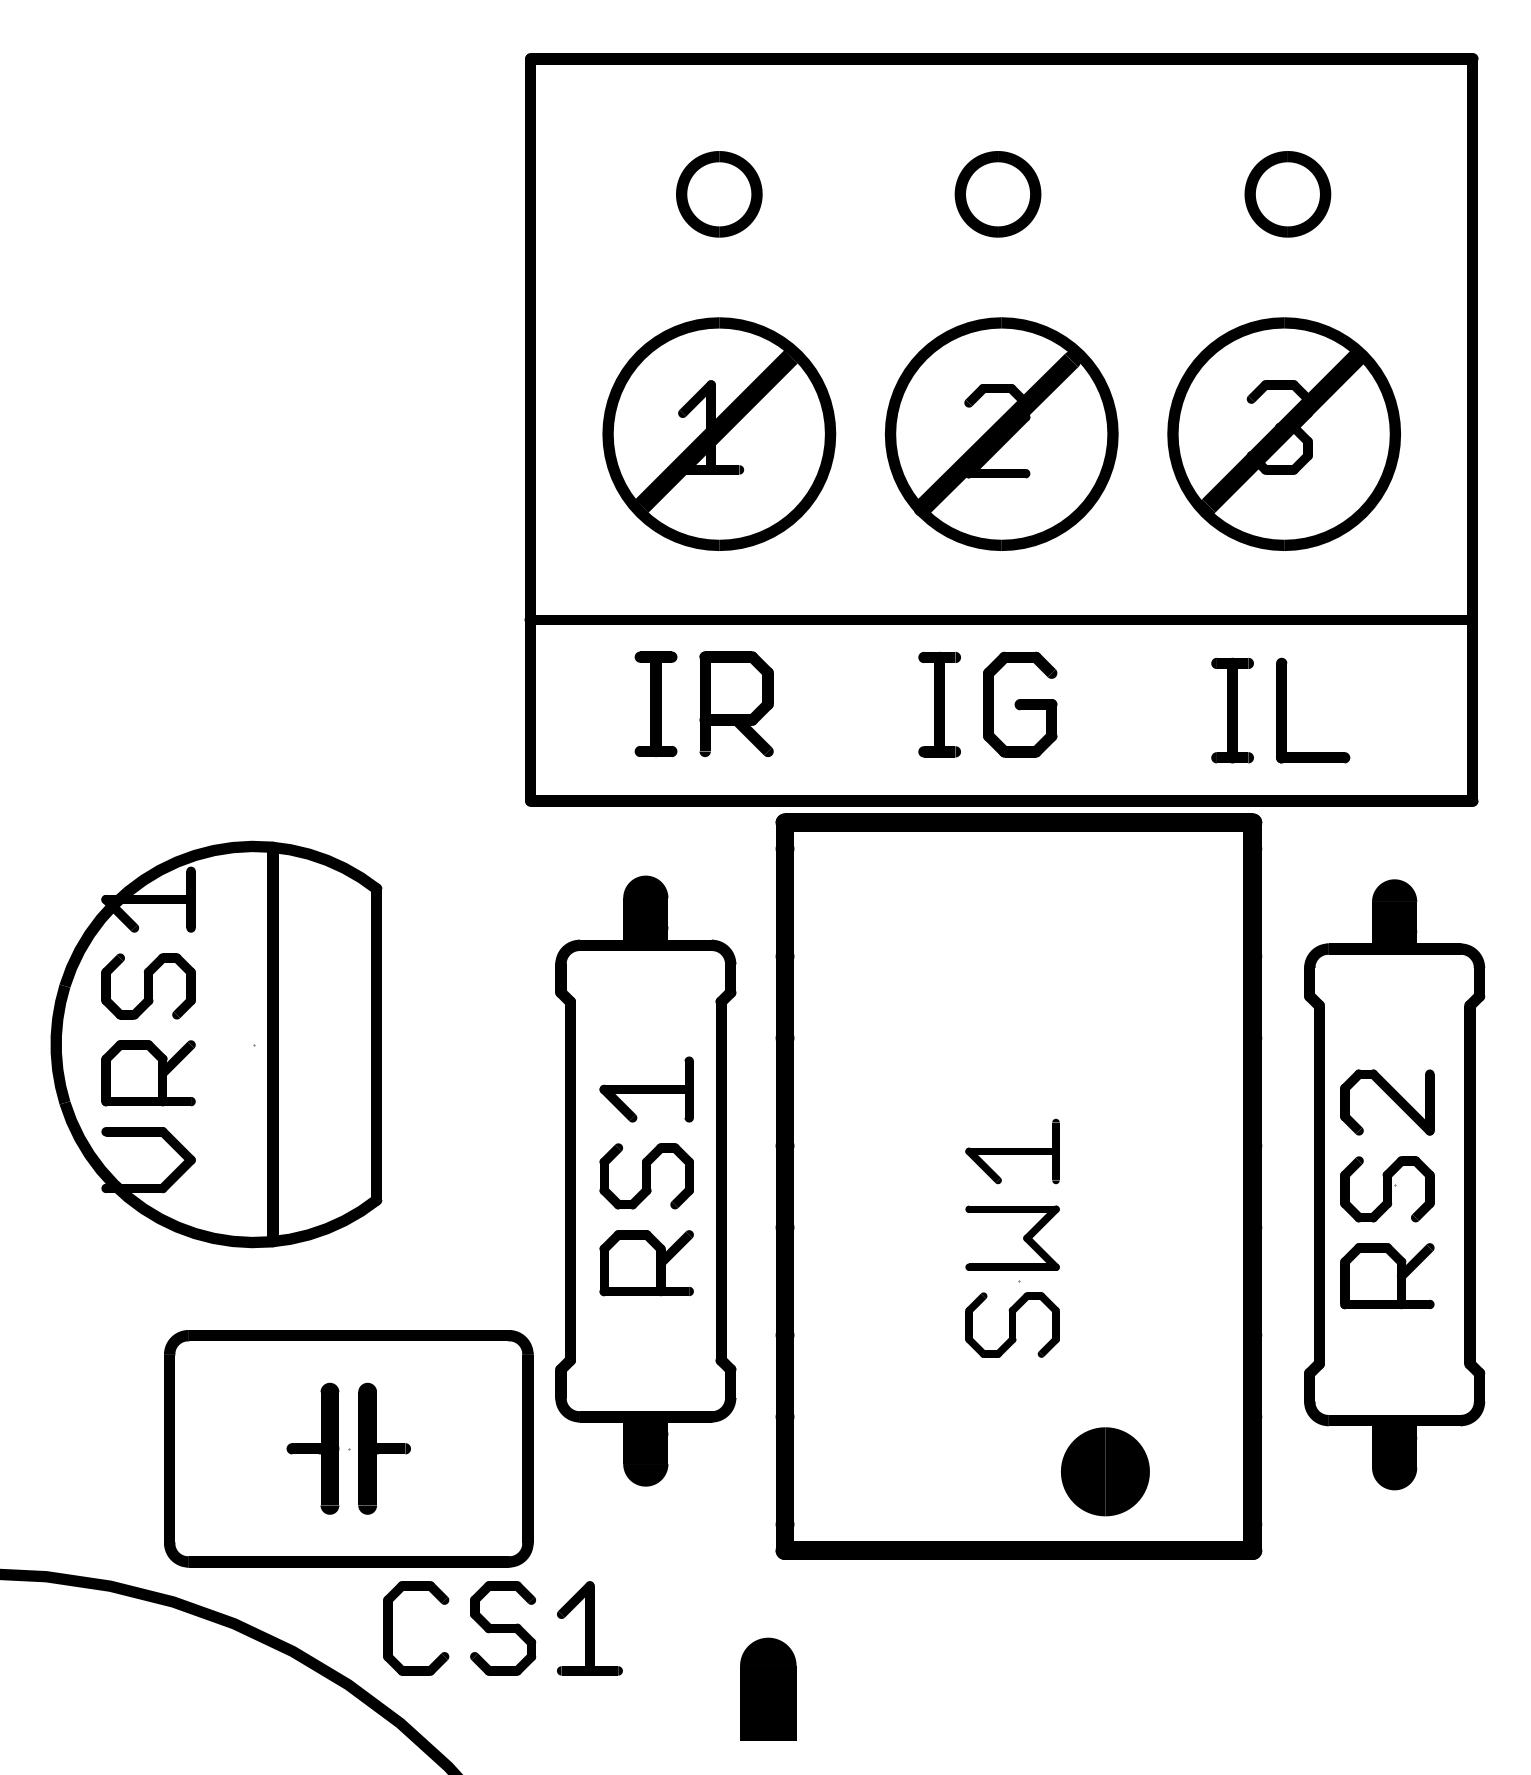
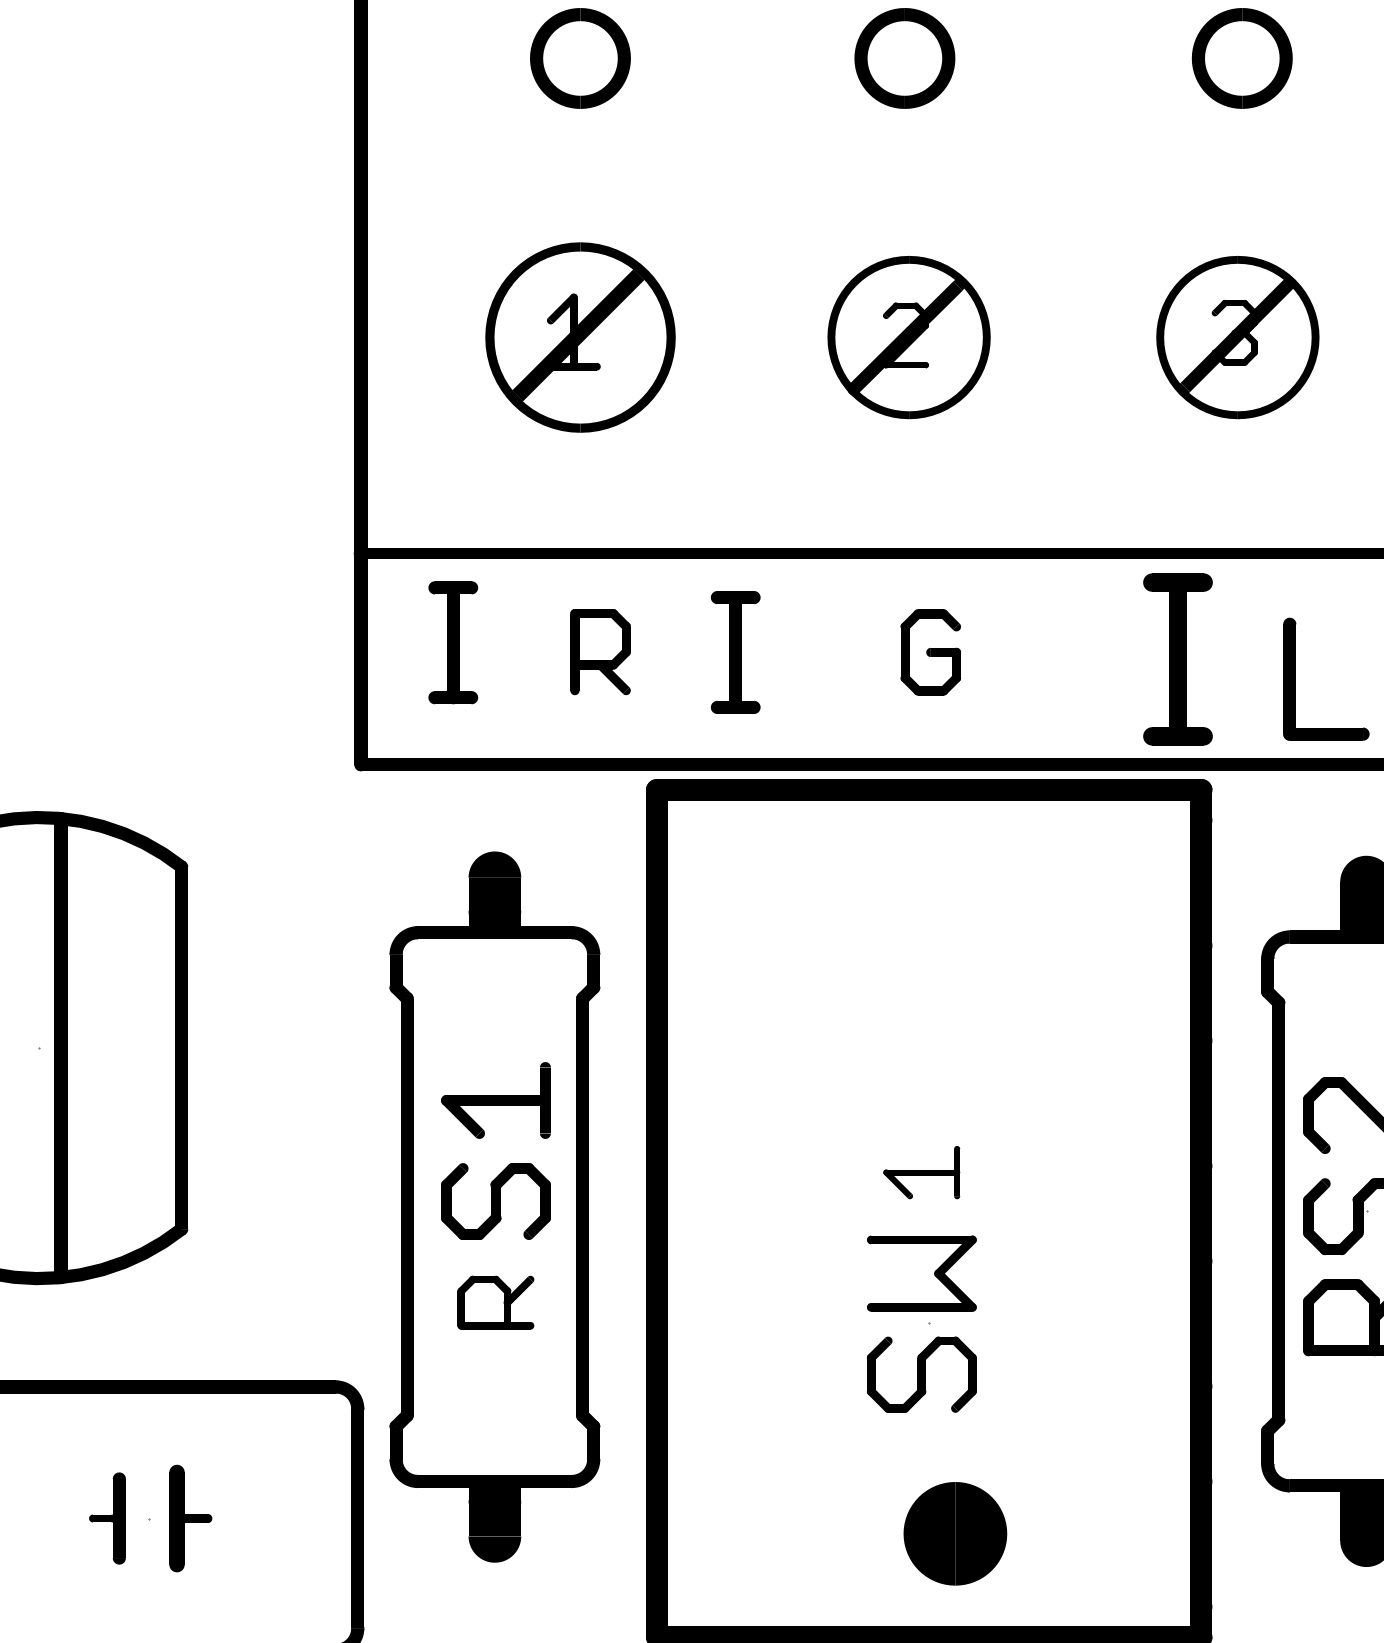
part: (719, 433) -> (580, 336), size x0.7
part: (1001, 433) -> (908, 336), size x0.6
part: (1283, 433) -> (1237, 336), size x0.6
part: (655, 704) -> (452, 642), moved
part: (736, 704) -> (600, 652), size x0.7
part: (939, 704) -> (735, 652), moved
part: (1020, 704) -> (931, 652), size x0.7
part: (1232, 710) -> (1177, 659), size x1.4
part: (1286, 710) -> (1295, 679), moved
part: (1012, 1151) -> (921, 1172), size x0.7
part: (646, 1263) -> (495, 1302), size x0.7
part: (312, 1448) -> (106, 1518), size x0.6
part: (384, 1448) -> (190, 1518), size x0.7
part: (1105, 1471) -> (955, 1533), moved

